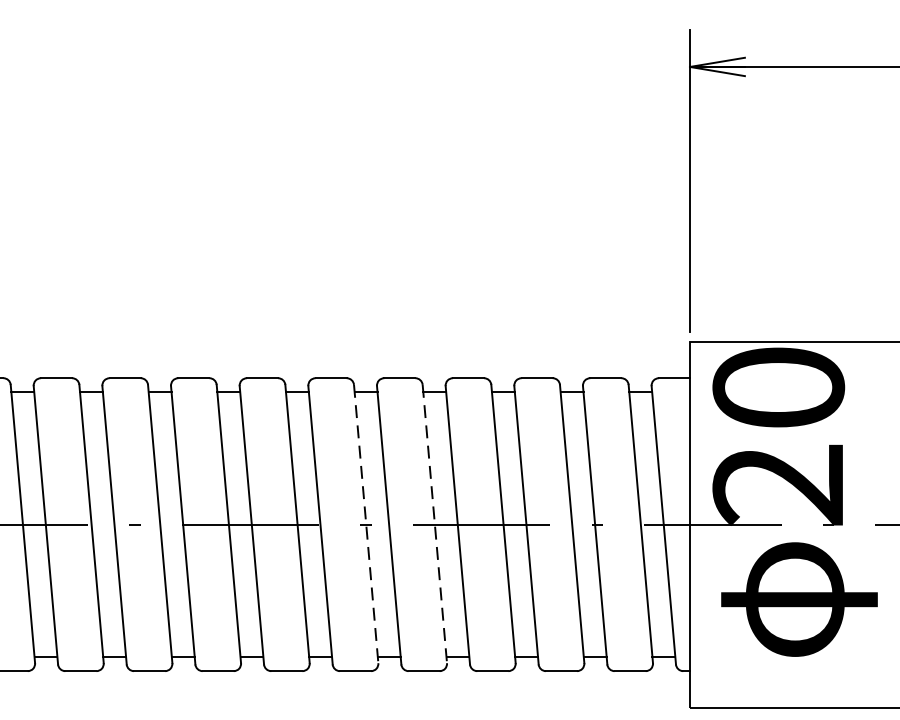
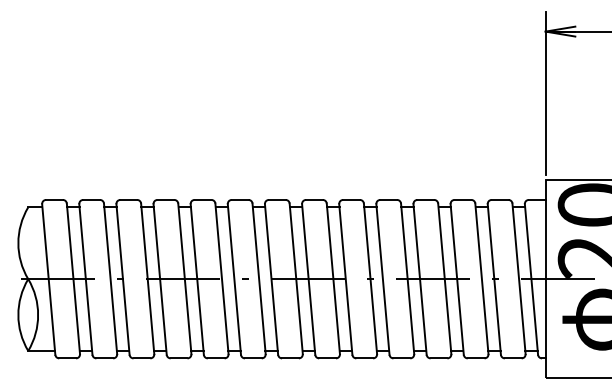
line: (366, 523) -> (370, 278), dashed -> solid
line: (434, 523) -> (407, 278), dashed -> solid

